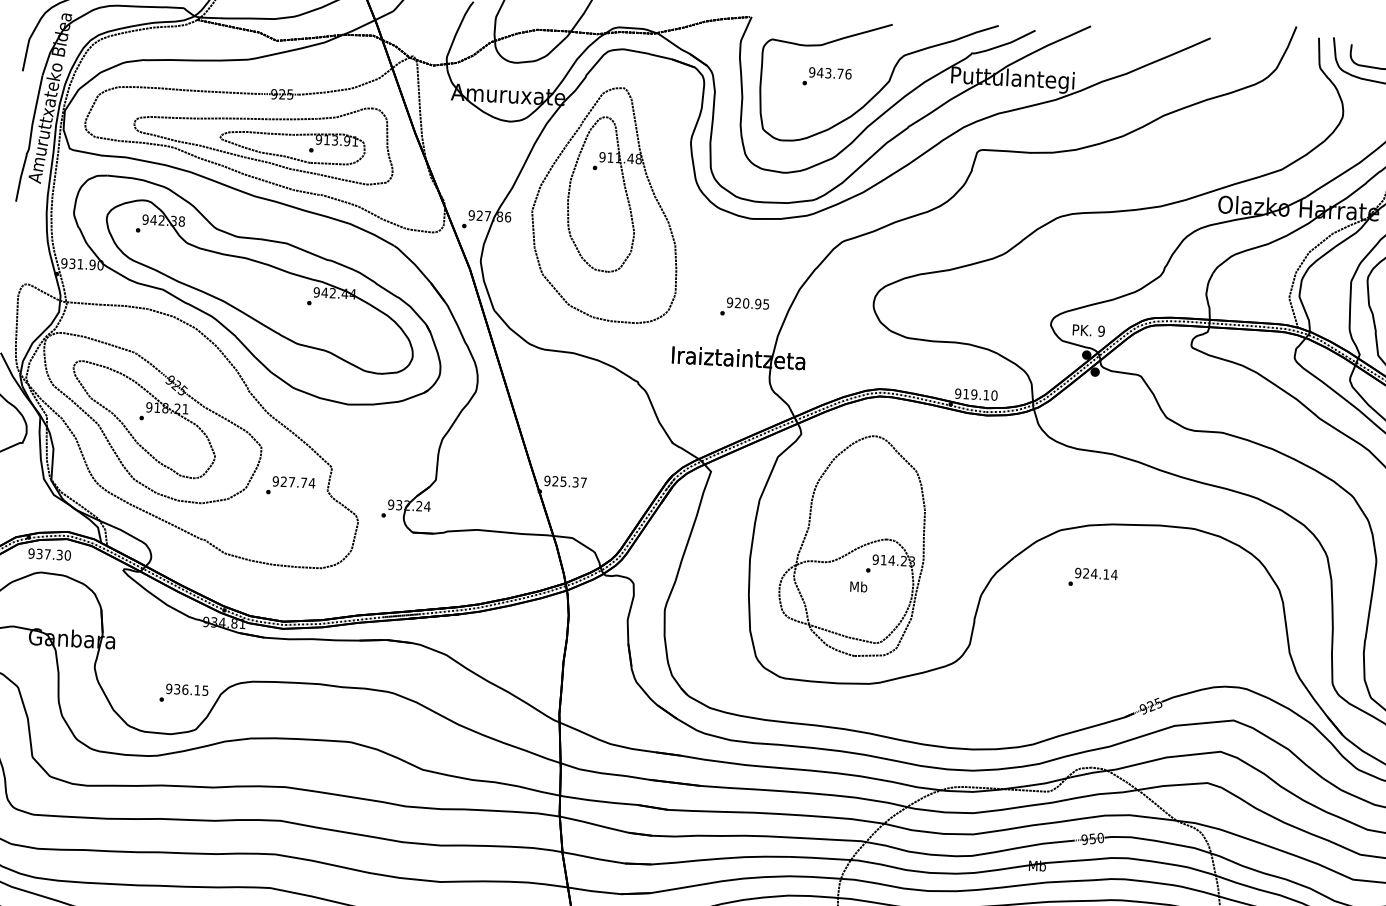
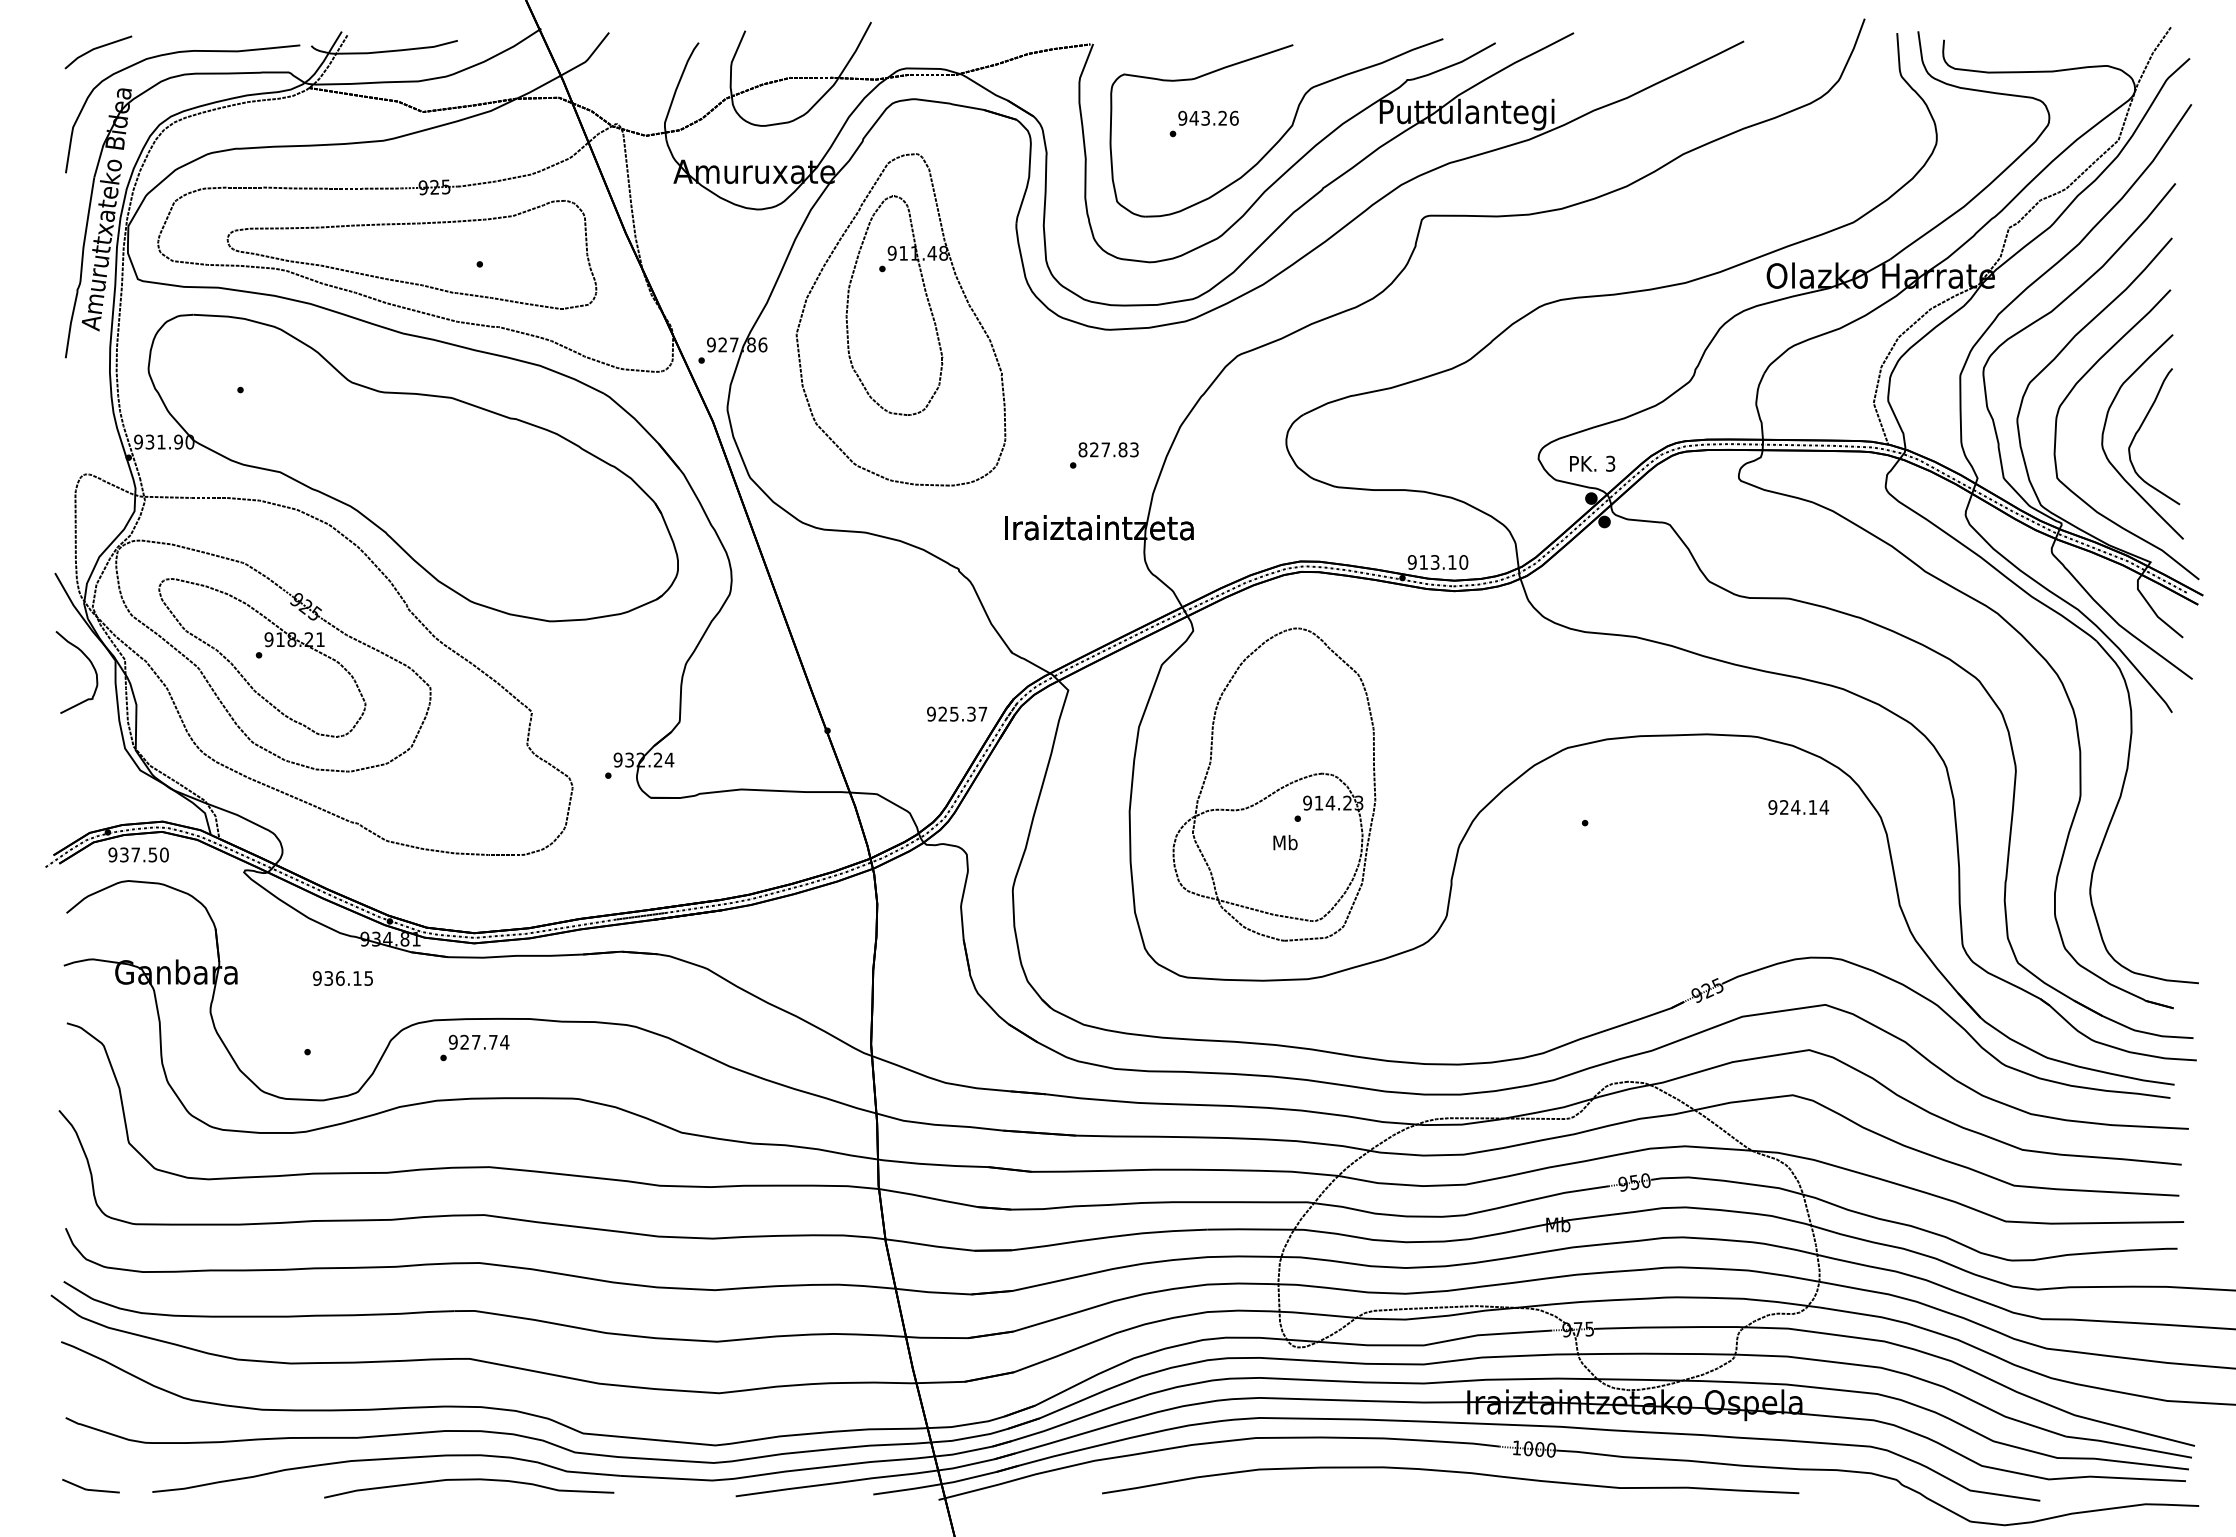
text: (840, 73) -> (1222, 117), 943.76 -> 943.26
part: (290, 157) -> (451, 275), removed
part: (259, 287) -> (416, 461), removed
text: (748, 303) -> (1108, 449), 920.95 -> 827.83
text: (1101, 331) -> (1610, 463), 9 -> 3
text: (973, 394) -> (1434, 562), 919.10 -> 913.10
text: (565, 481) -> (957, 713), moved
text: (290, 485) -> (474, 1047), moved
text: (60, 554) -> (153, 854), 937.30 -> 937.50
text: (1096, 574) -> (1798, 807), moved
text: (186, 689) -> (342, 978), moved

